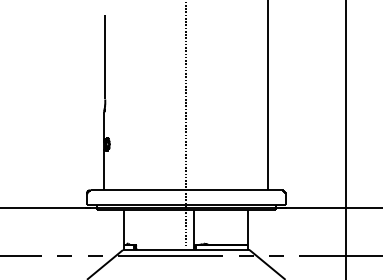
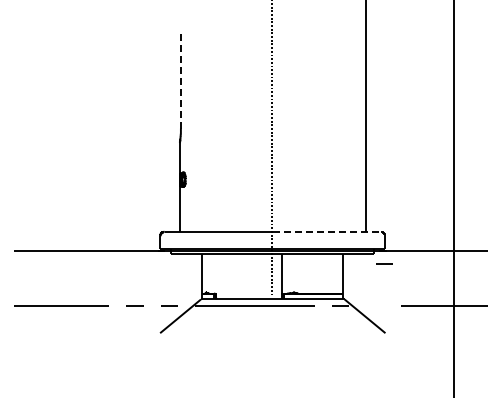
line: (104, 57) -> (180, 80), solid -> dashed
line: (234, 190) -> (327, 231), solid -> dashed
line: (276, 255) -> (384, 263), moved

